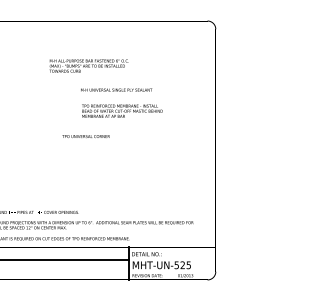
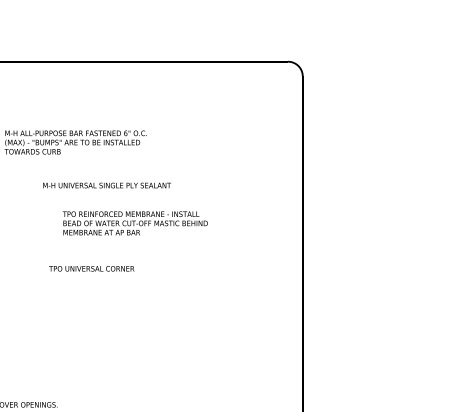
text: (116, 89) -> (106, 184), moved
text: (85, 136) -> (90, 268), moved

